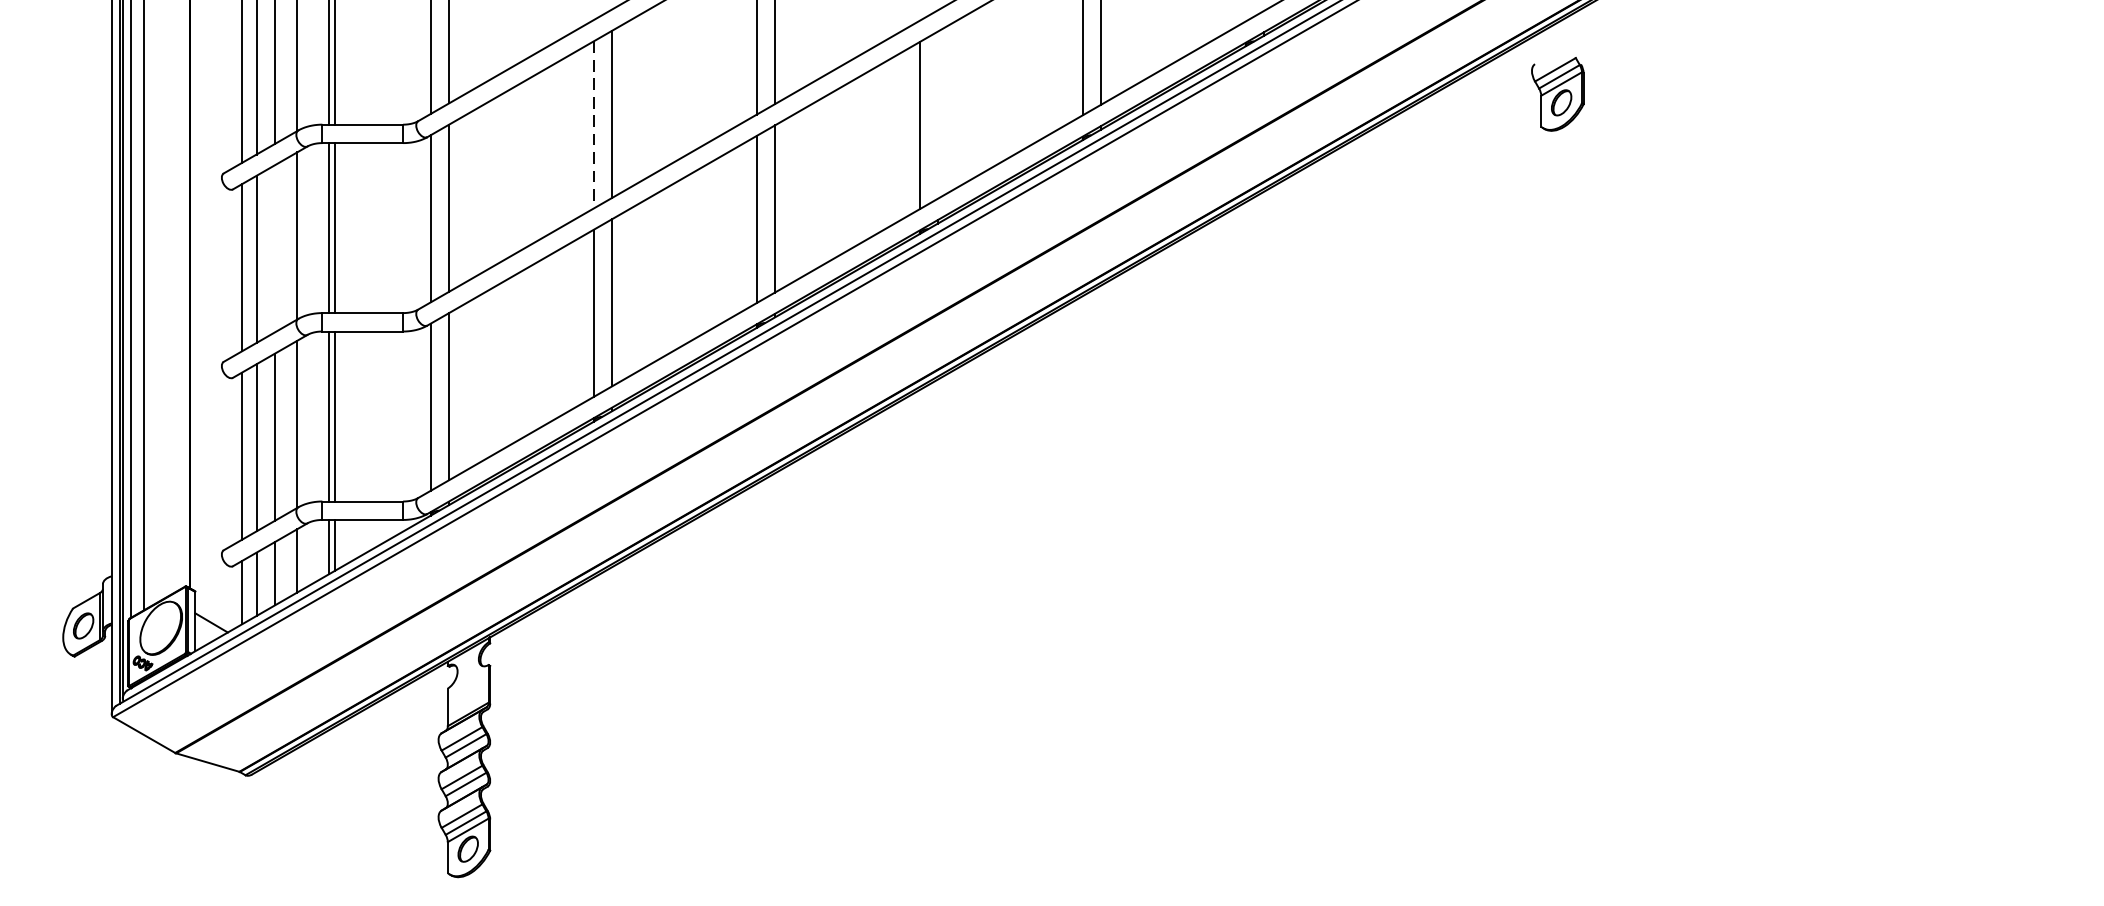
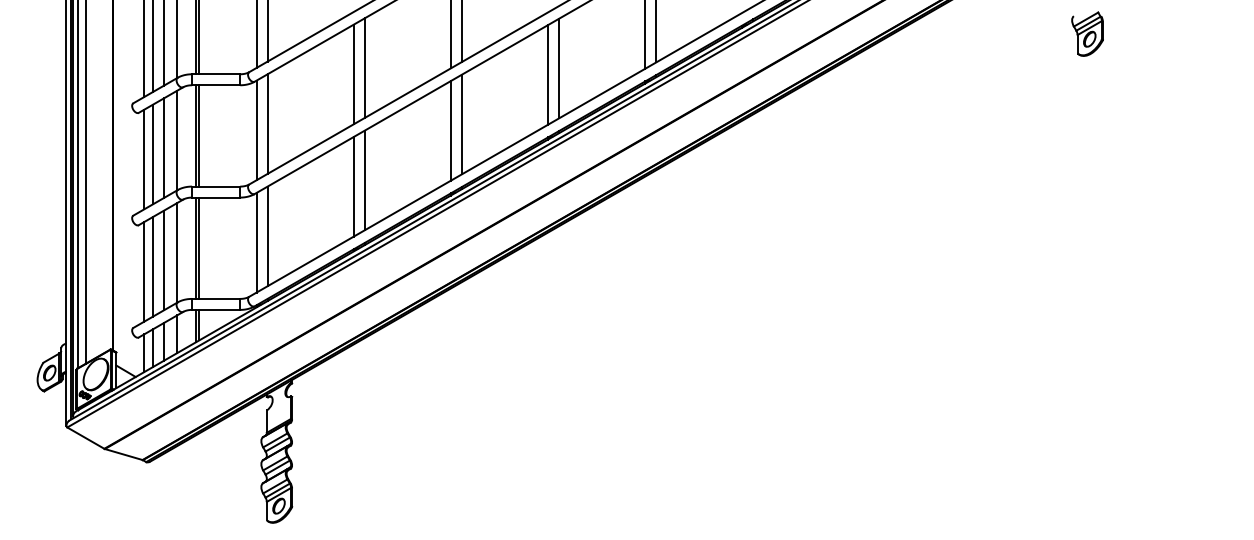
part: (1557, 93) -> (1087, 33), moved
line: (938, 114) -> (559, 68), added
line: (593, 125) -> (353, 74), dashed -> solid
line: (274, 249) -> (163, 148), added

